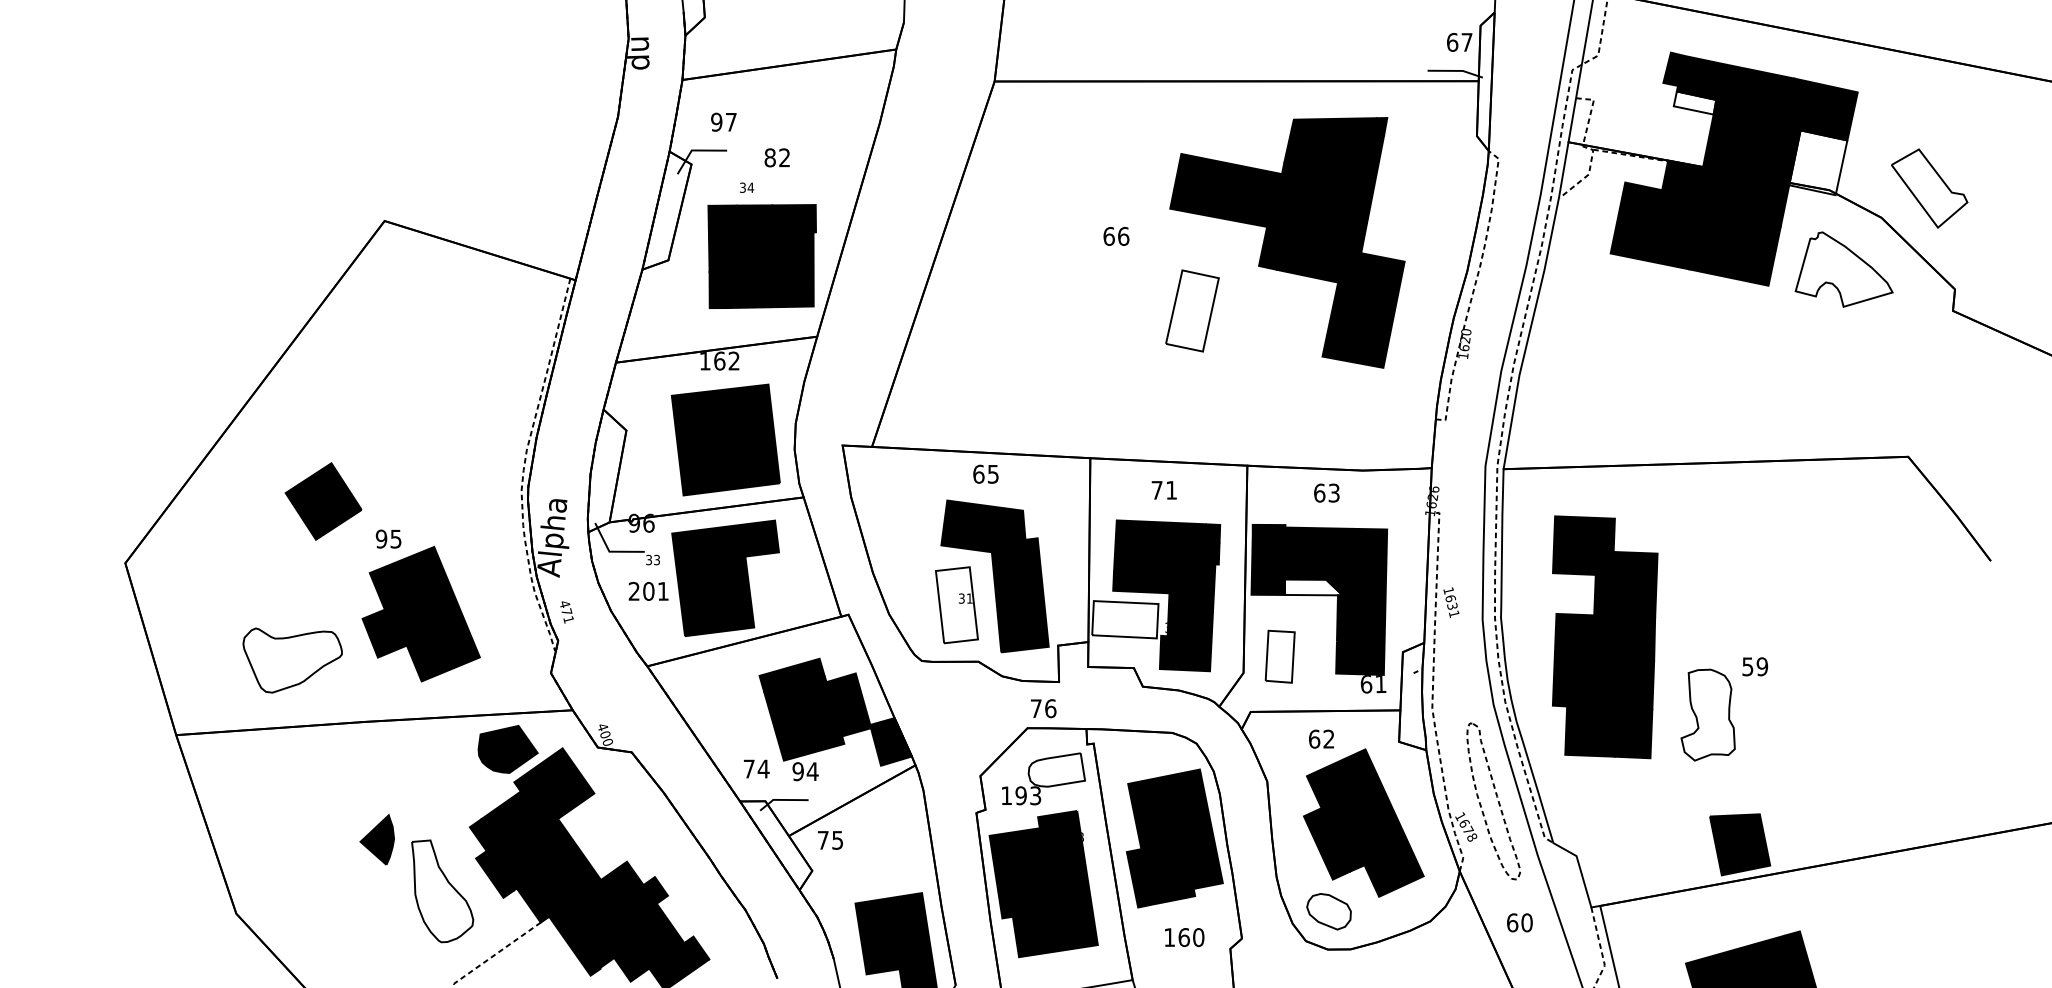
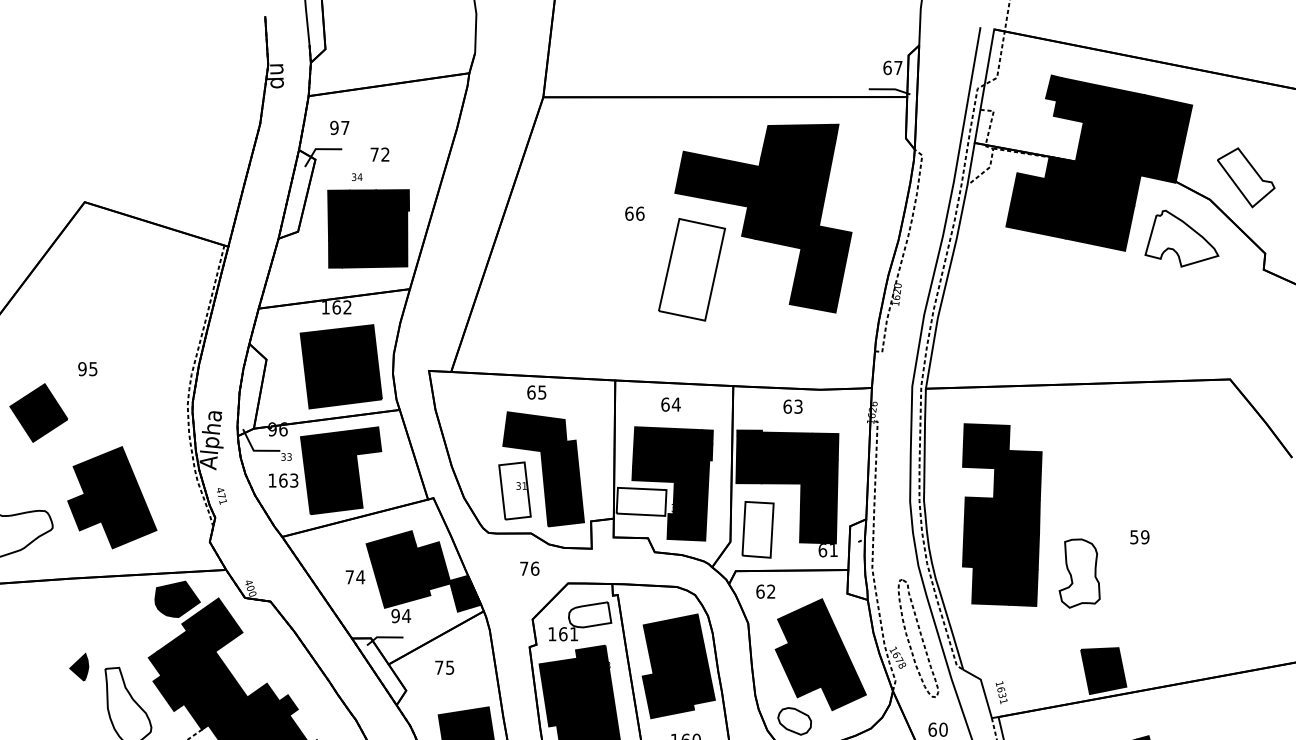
fill: (1694, 102) -> (1069, 113), added
text: (769, 157) -> (374, 154), 82 -> 72
fill: (1818, 162) -> (1162, 158), added
part: (1192, 310) -> (692, 269), size x1.67
text: (1164, 489) -> (671, 403), 71 -> 64
text: (388, 538) -> (87, 368), moved
fill: (1313, 587) -> (783, 477), added
text: (648, 590) -> (283, 479), 201 -> 163
text: (1451, 602) -> (1001, 692), moved
part: (1279, 656) -> (757, 529), size x1.43
text: (1755, 666) -> (1140, 537), moved
text: (1043, 708) -> (529, 568), moved
text: (1321, 738) -> (765, 591), moved
text: (756, 768) -> (355, 576), moved
text: (1028, 795) -> (568, 634), 193 -> 161
part: (377, 839) -> (79, 667), size x0.71
text: (830, 840) -> (444, 667), moved

